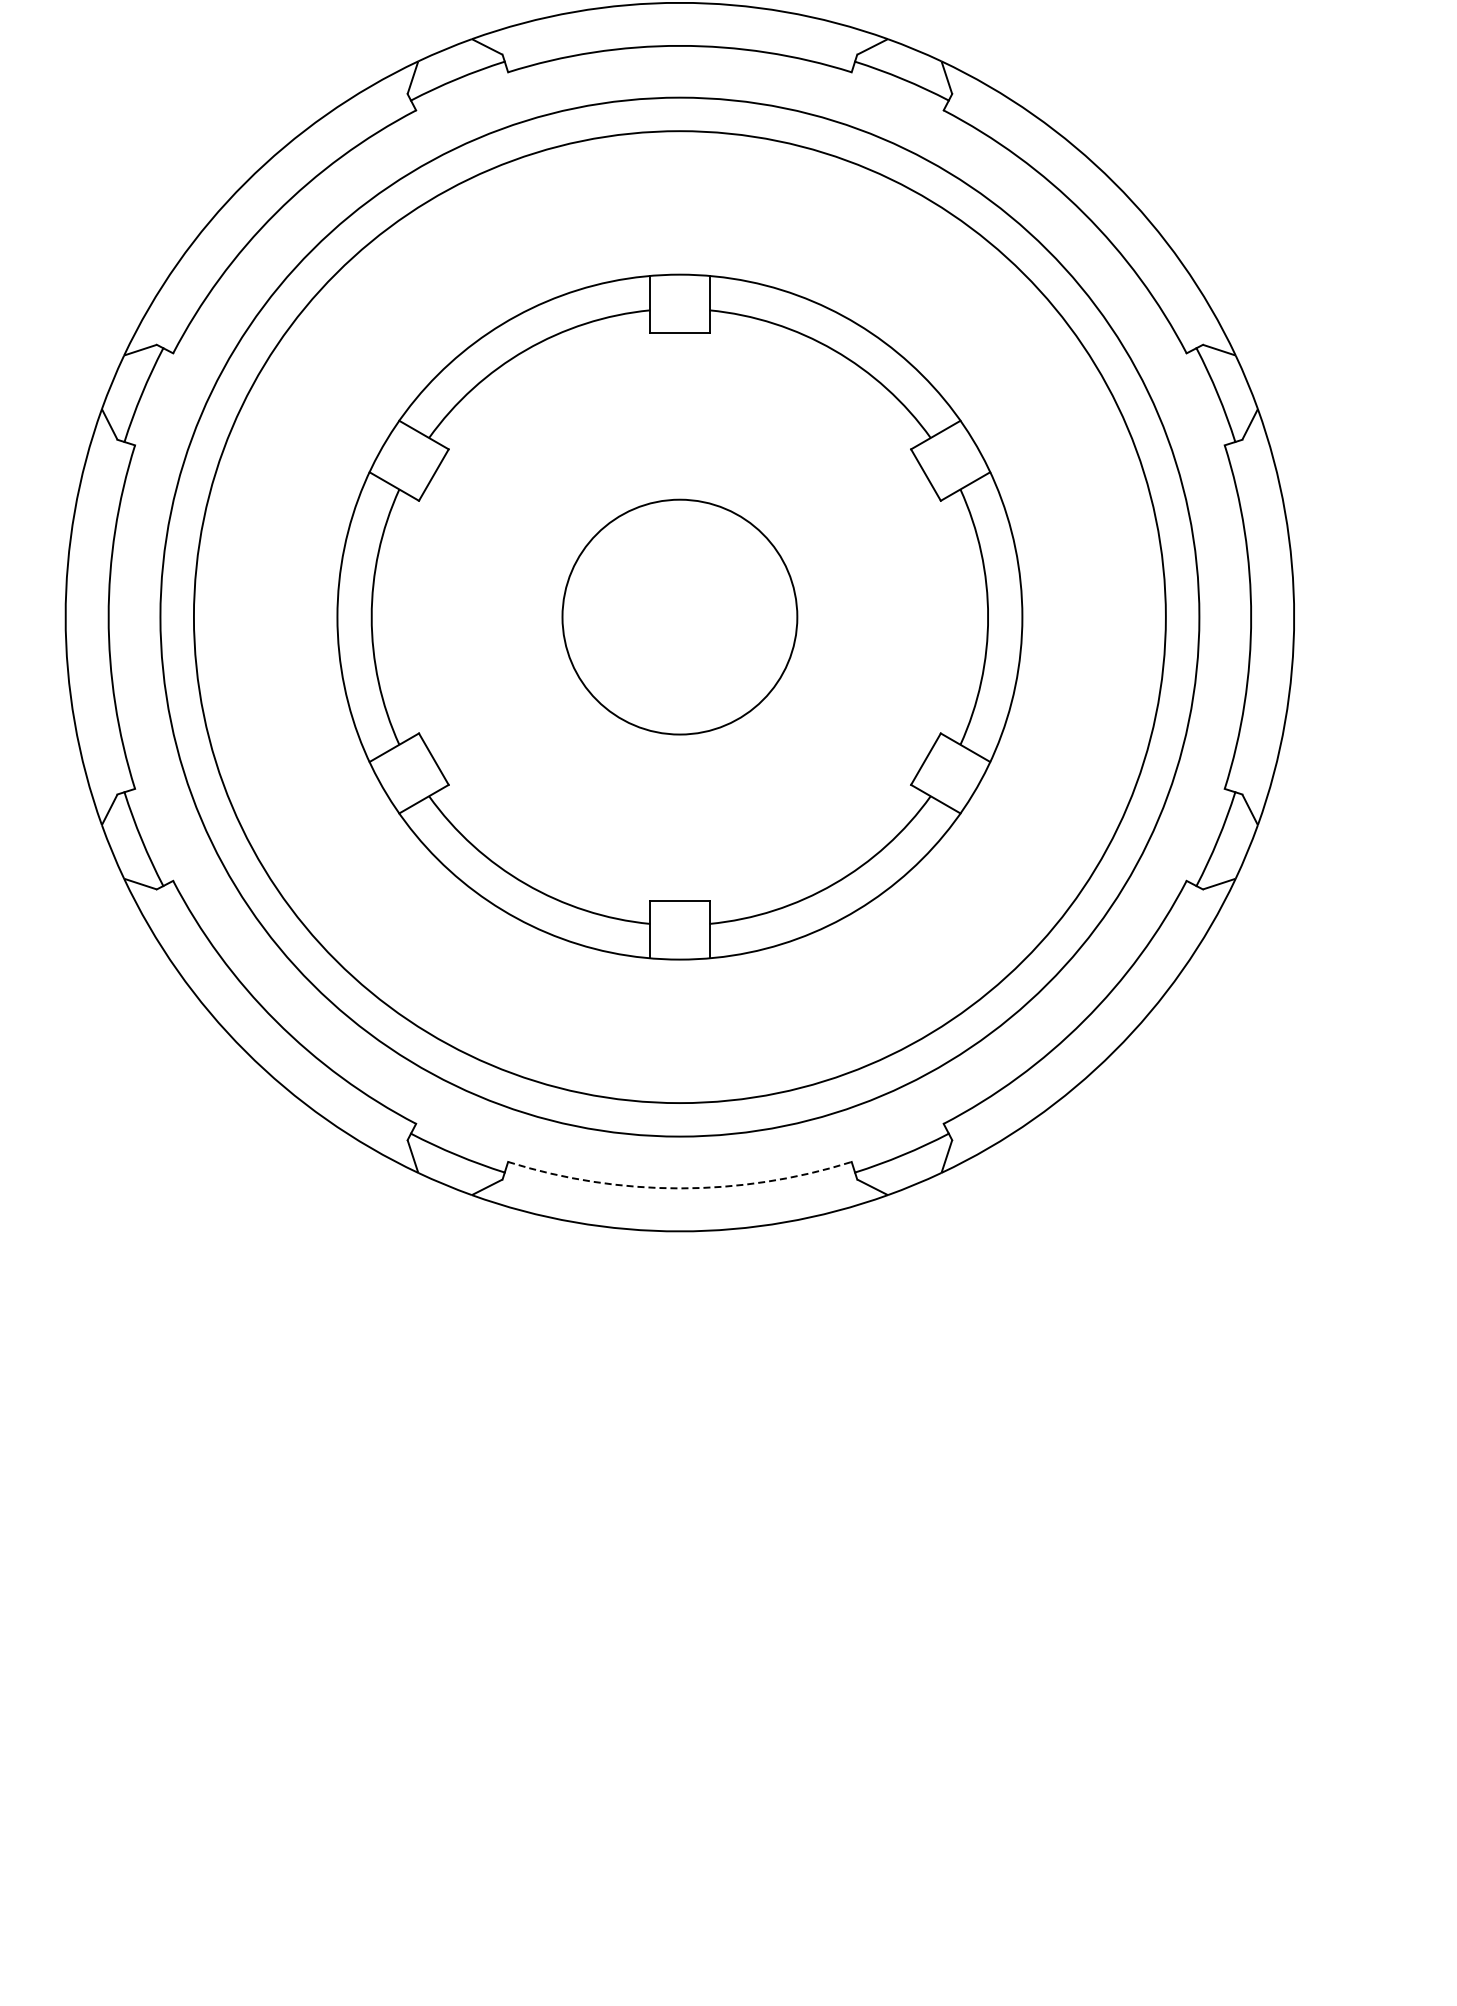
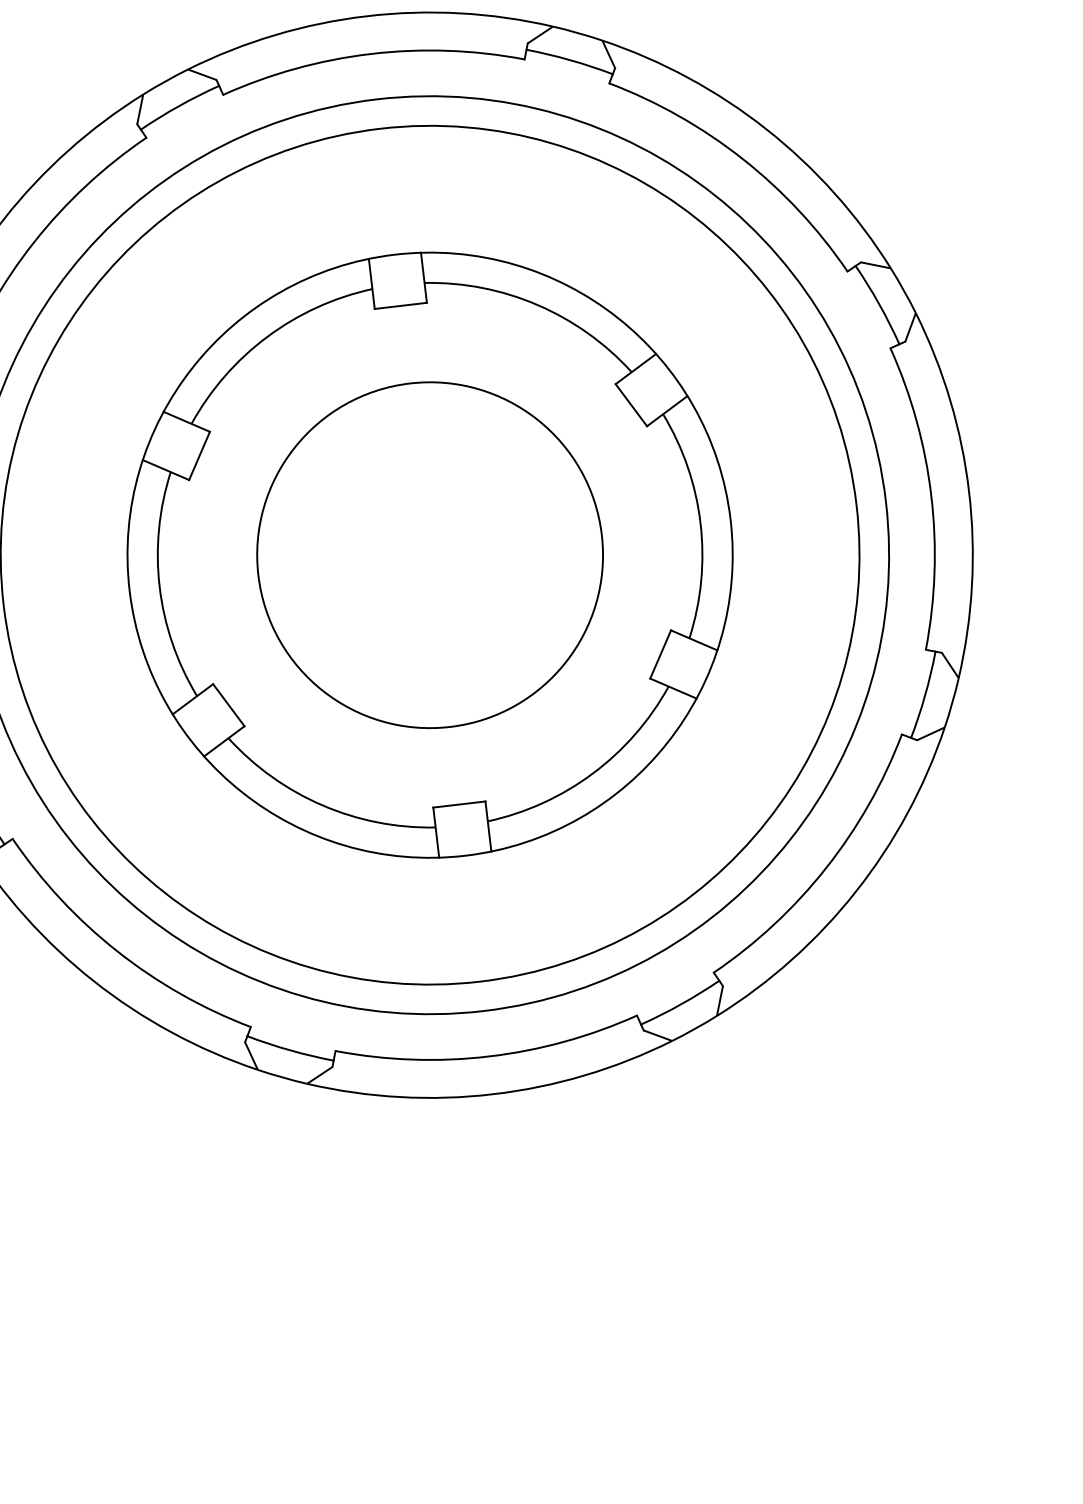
circle: (679, 616) -> (429, 554), size x1.67
arc: (679, 1188) -> (488, 1056), dashed -> solid

